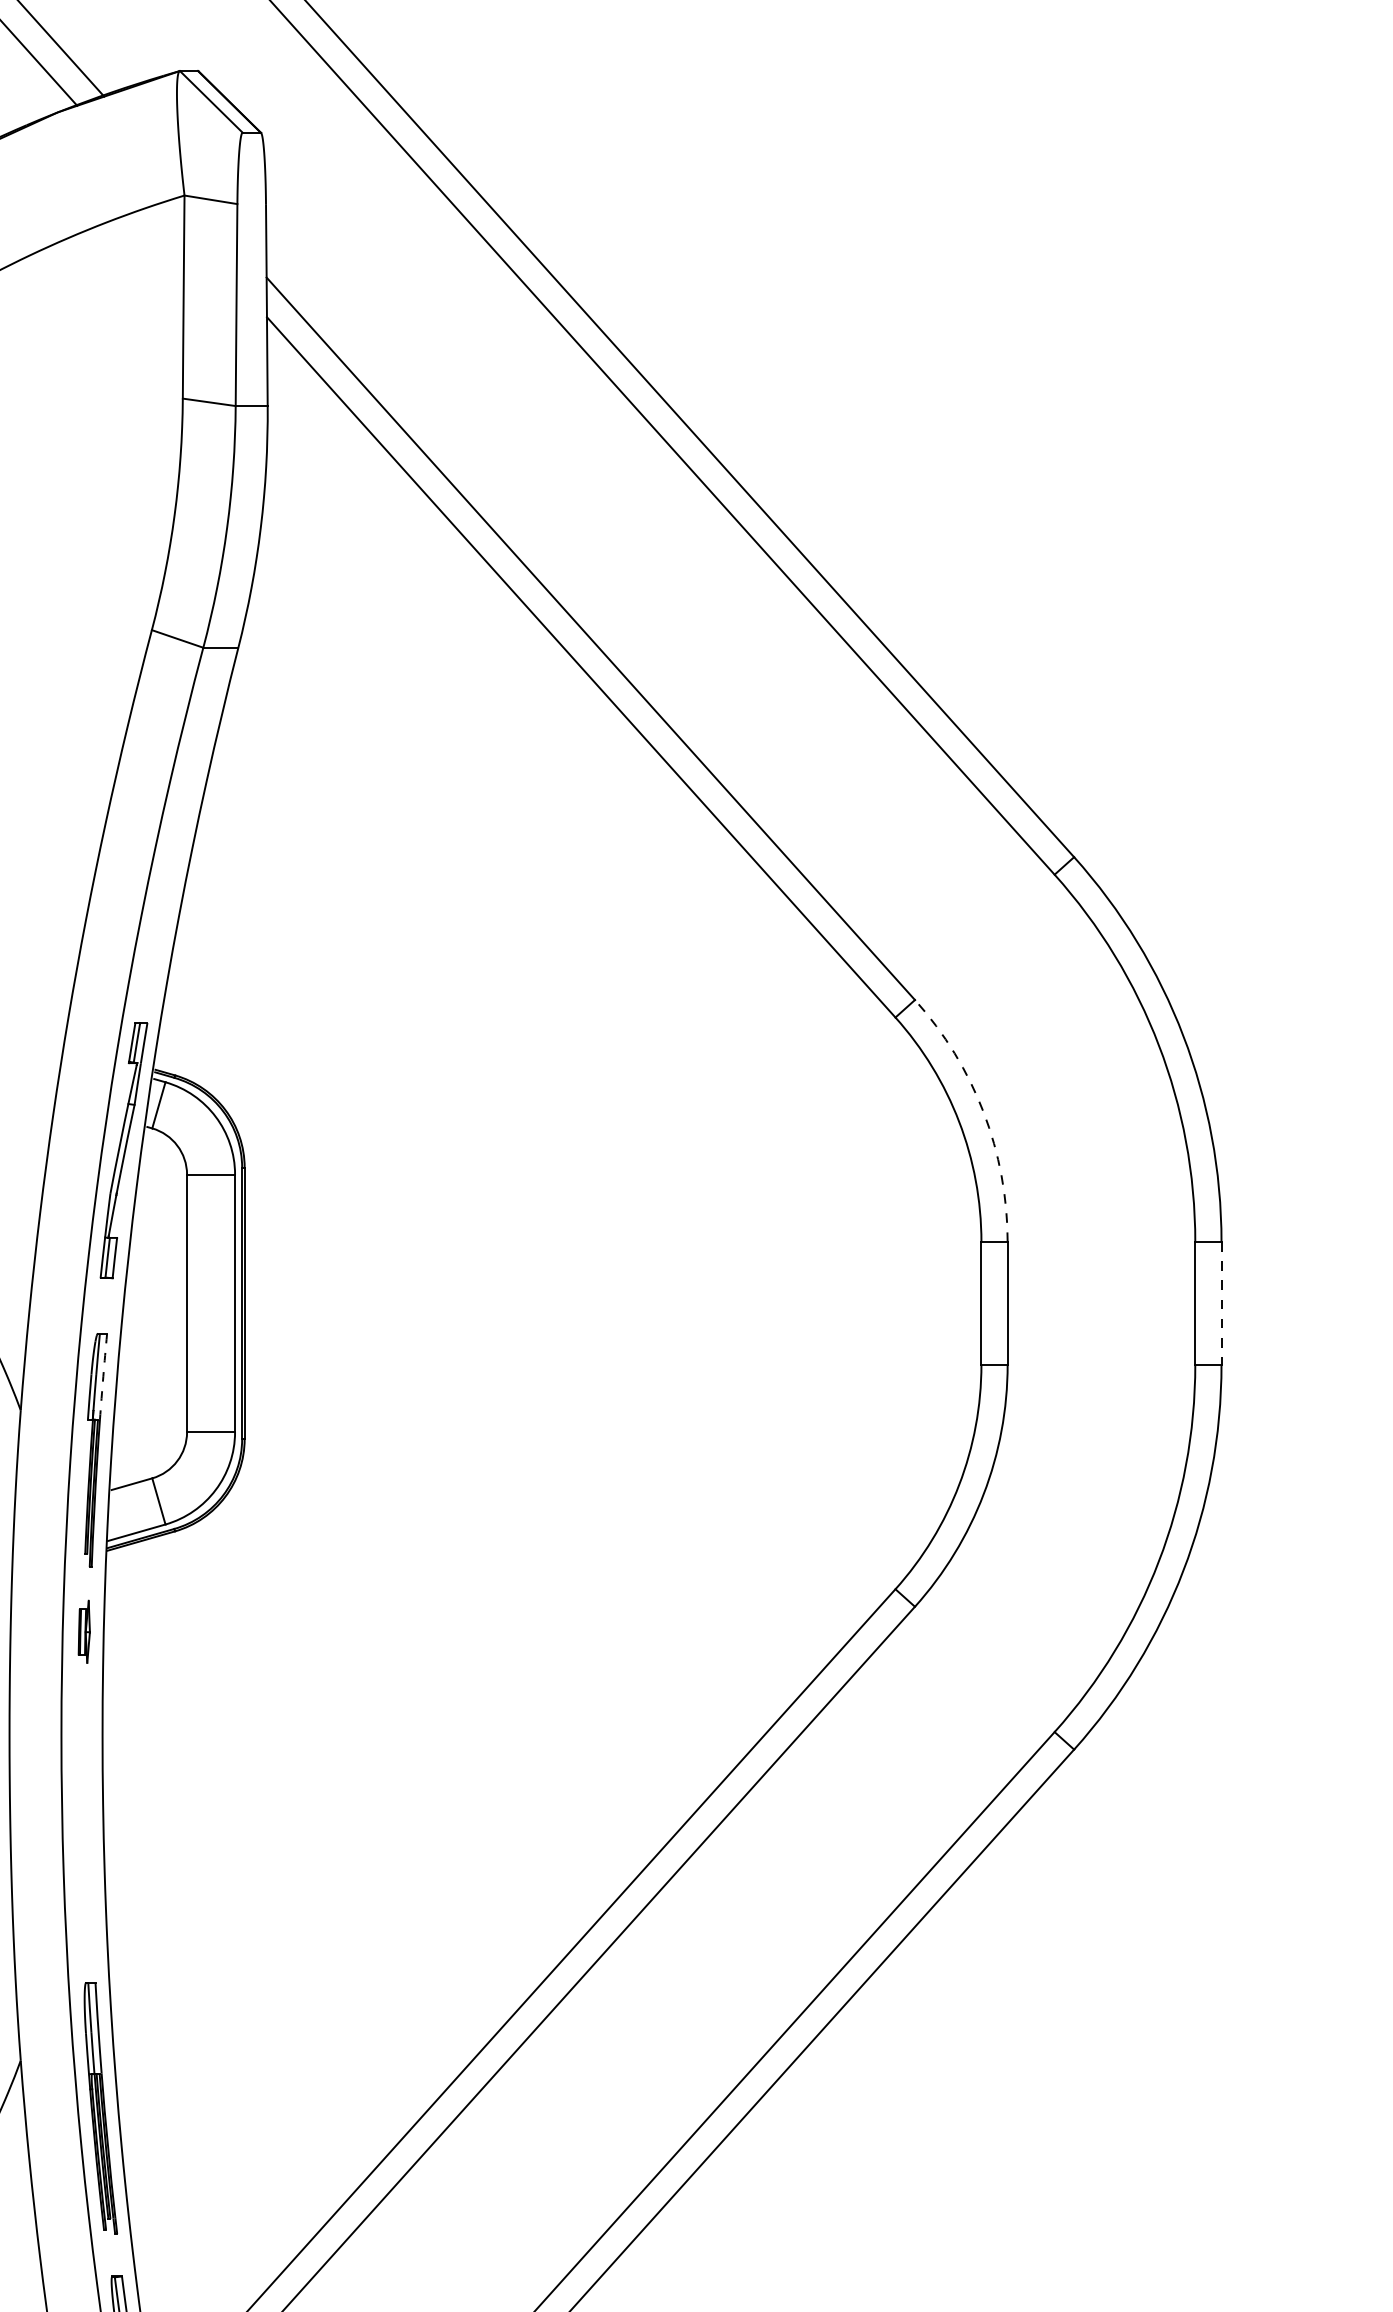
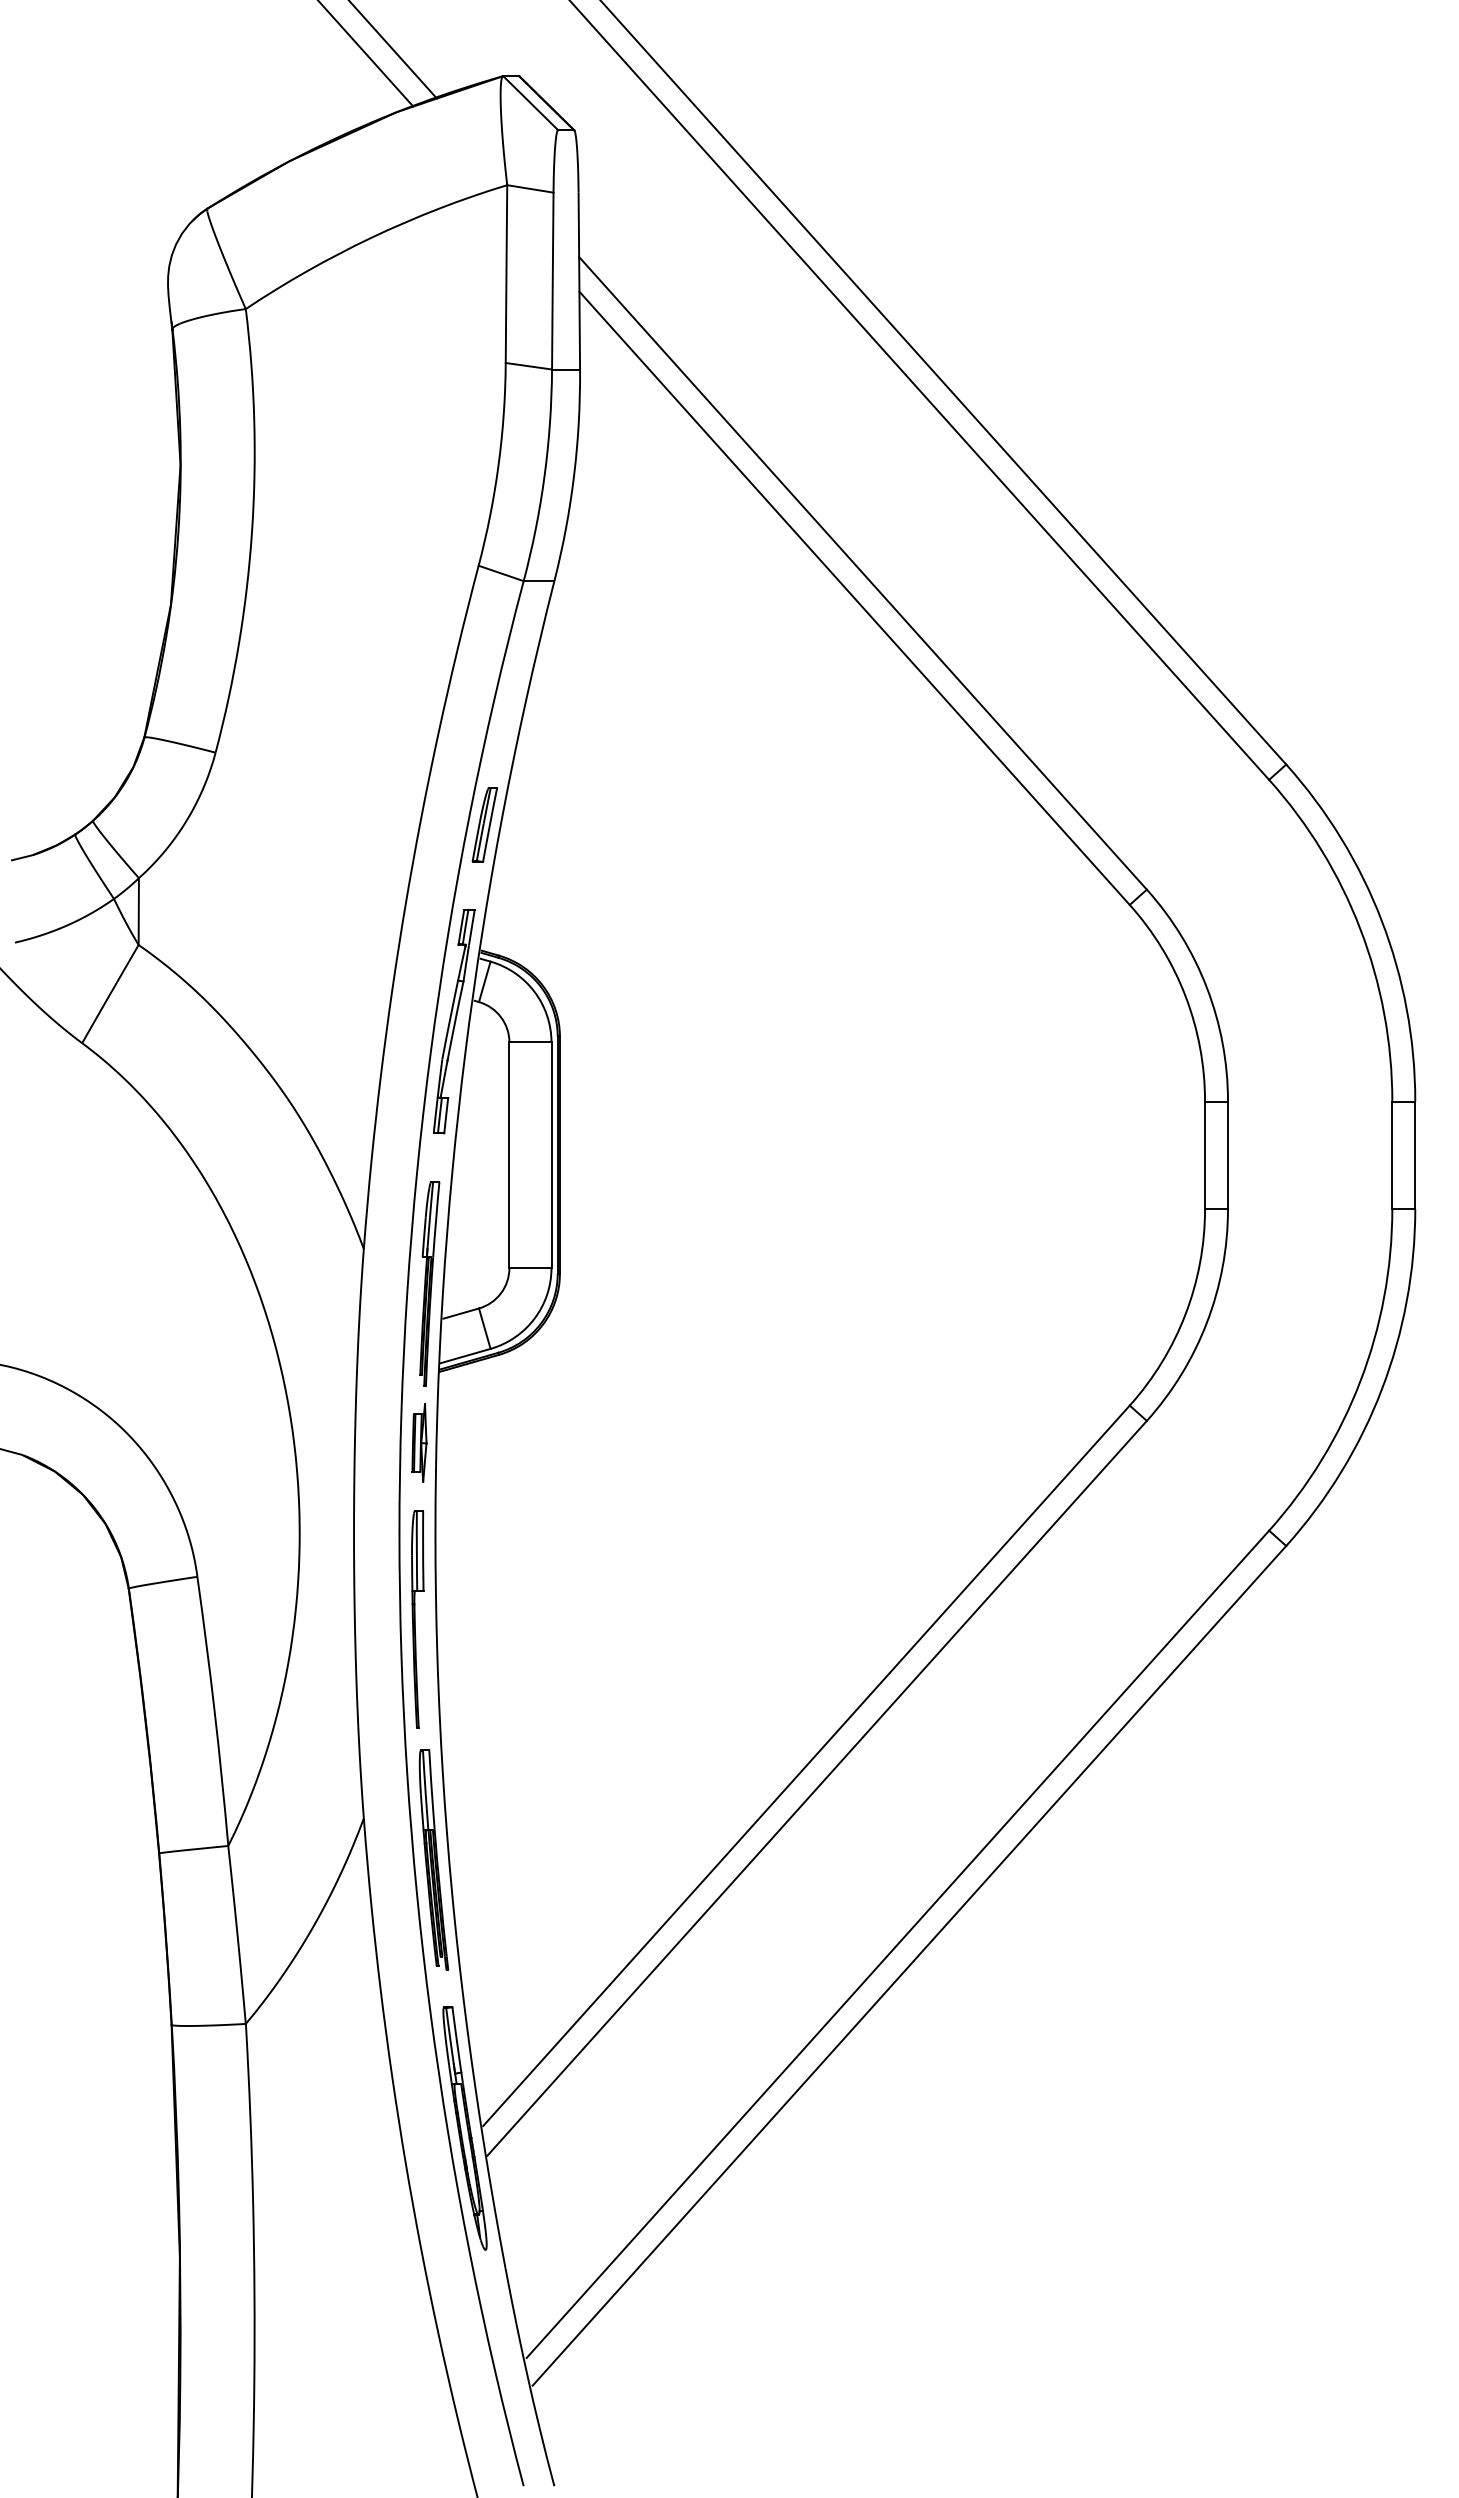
part: (158, 925) -> (484, 824), added
arc: (984, 1112) -> (1207, 988), dashed -> solid
line: (1221, 1303) -> (1415, 1155), dashed -> solid
arc: (103, 1376) -> (436, 1219), dashed -> solid
part: (84, 1631) -> (419, 1442), size x1.43
part: (82, 1833) -> (417, 1619), added

